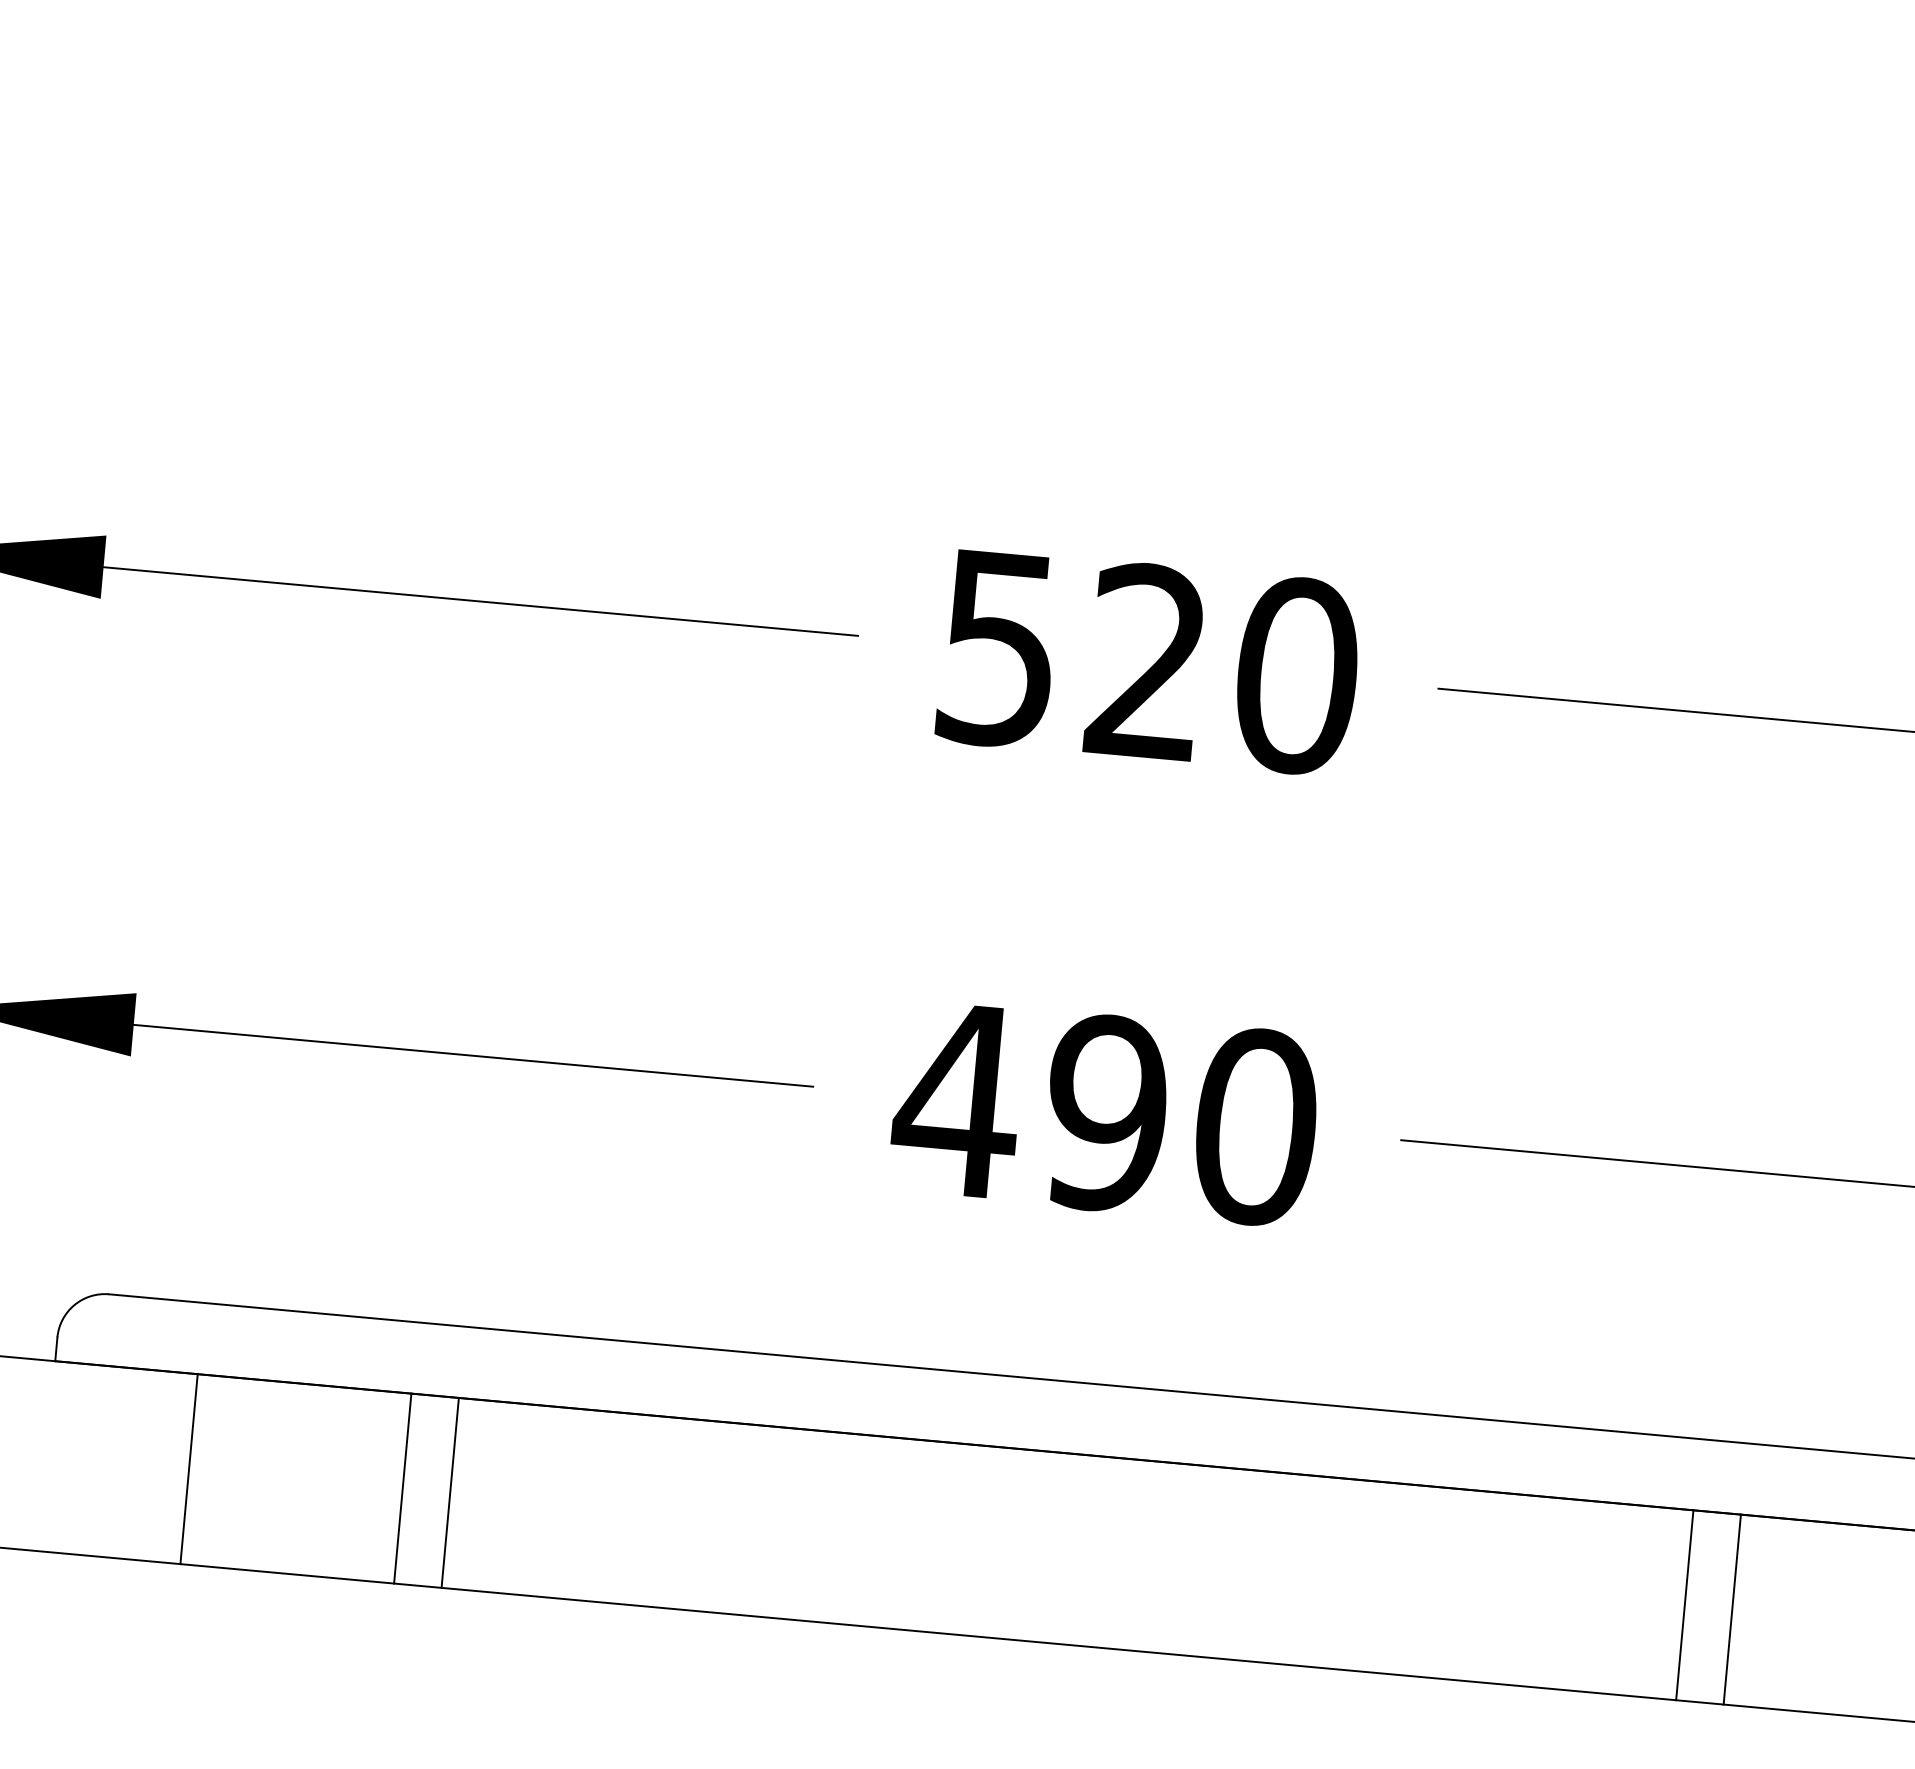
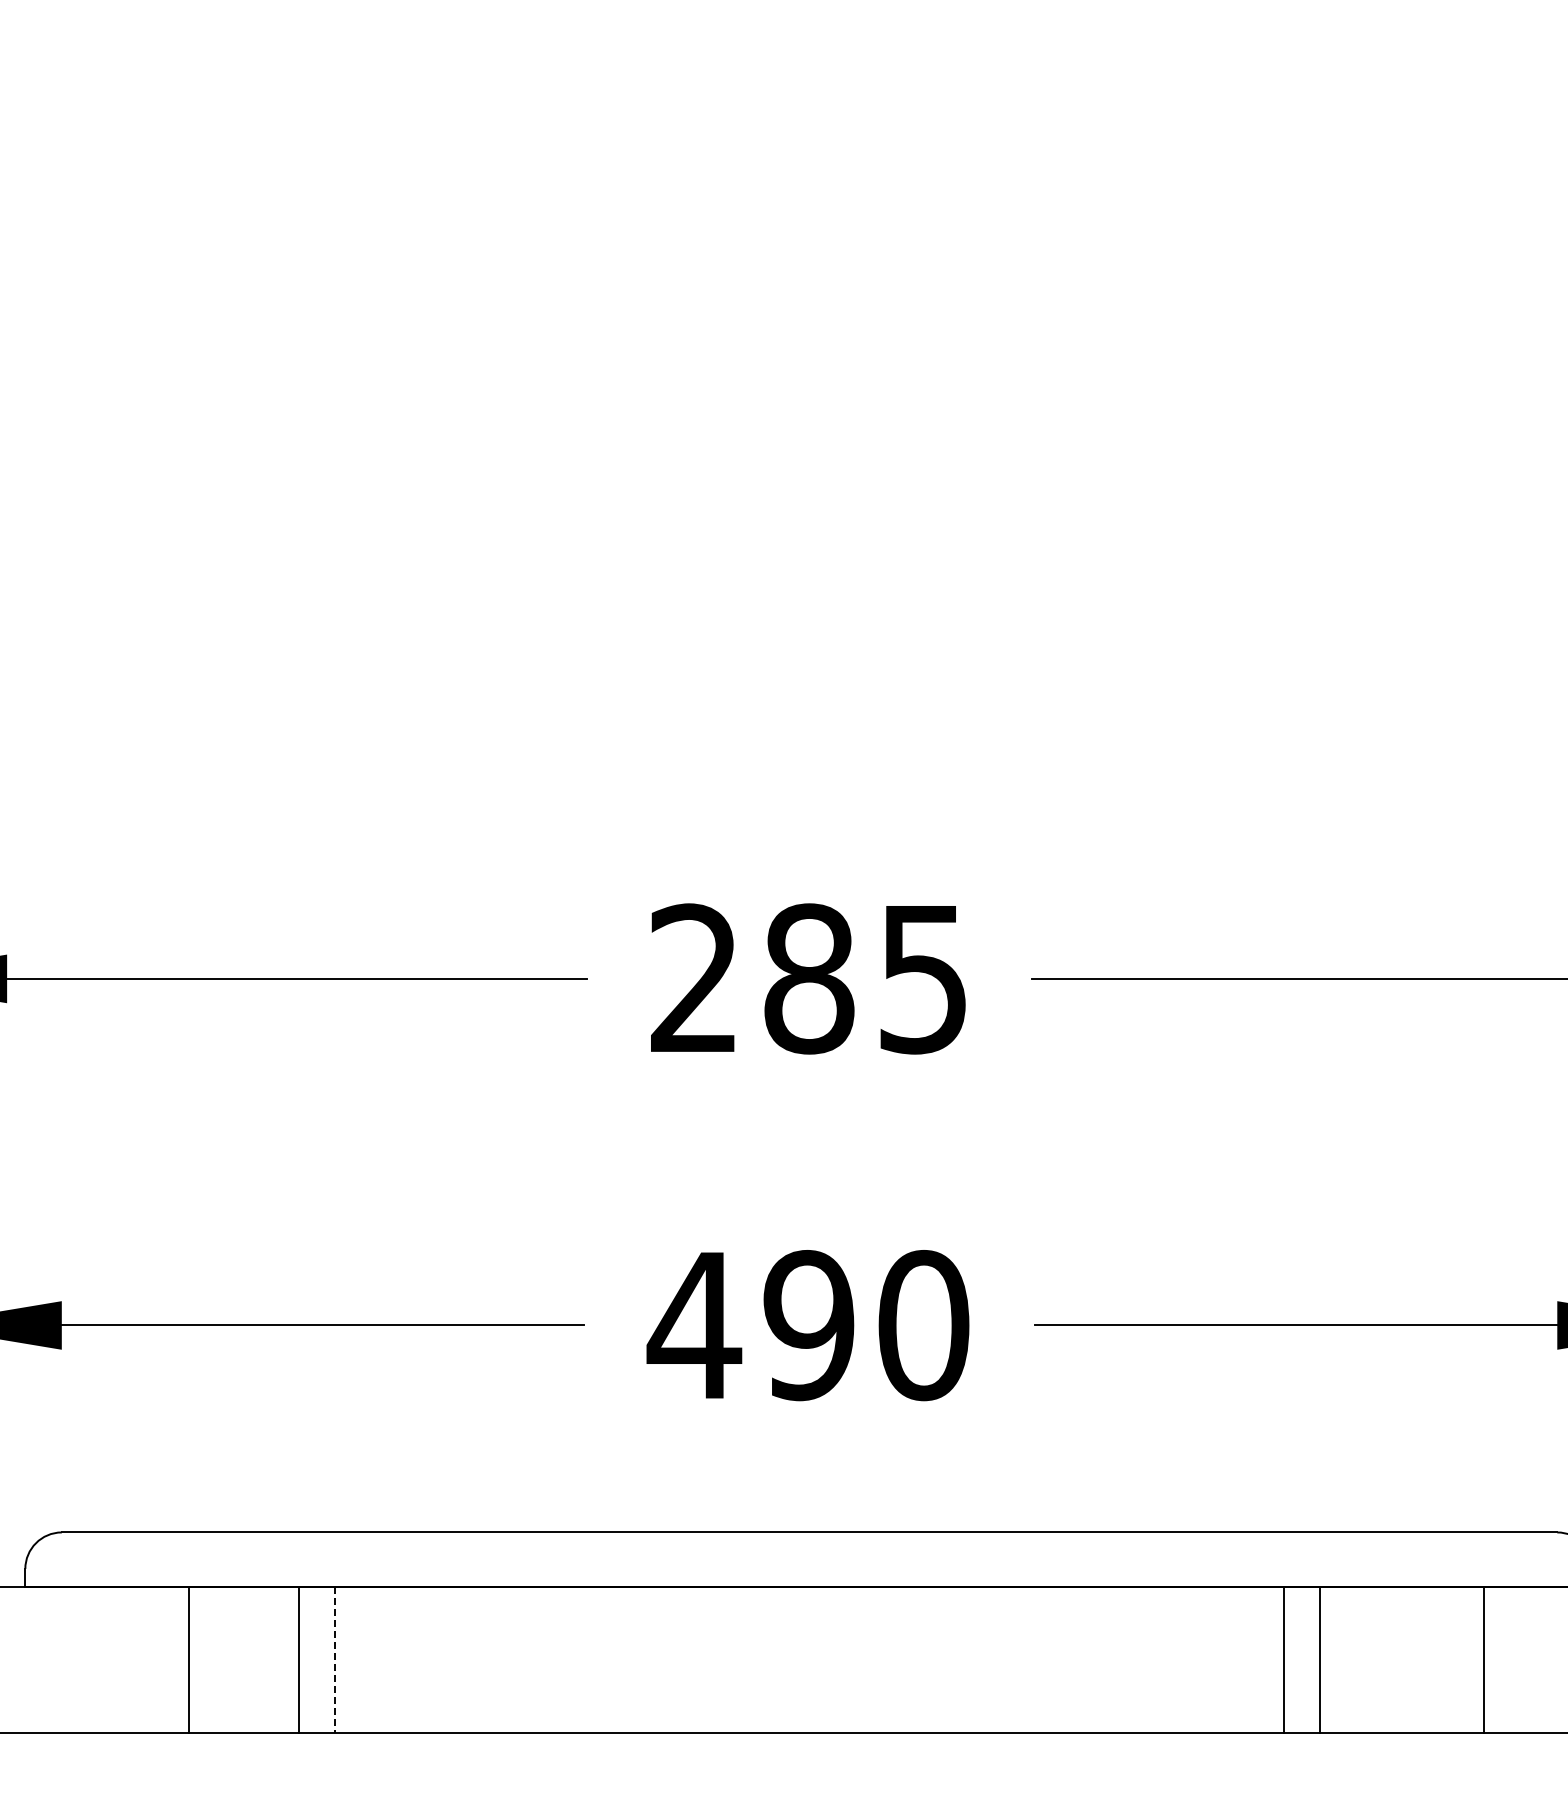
text: (1149, 661) -> (810, 978), 520 -> 285
line: (188, 1469) -> (188, 1660), moved
line: (450, 1493) -> (335, 1660), solid -> dashed

